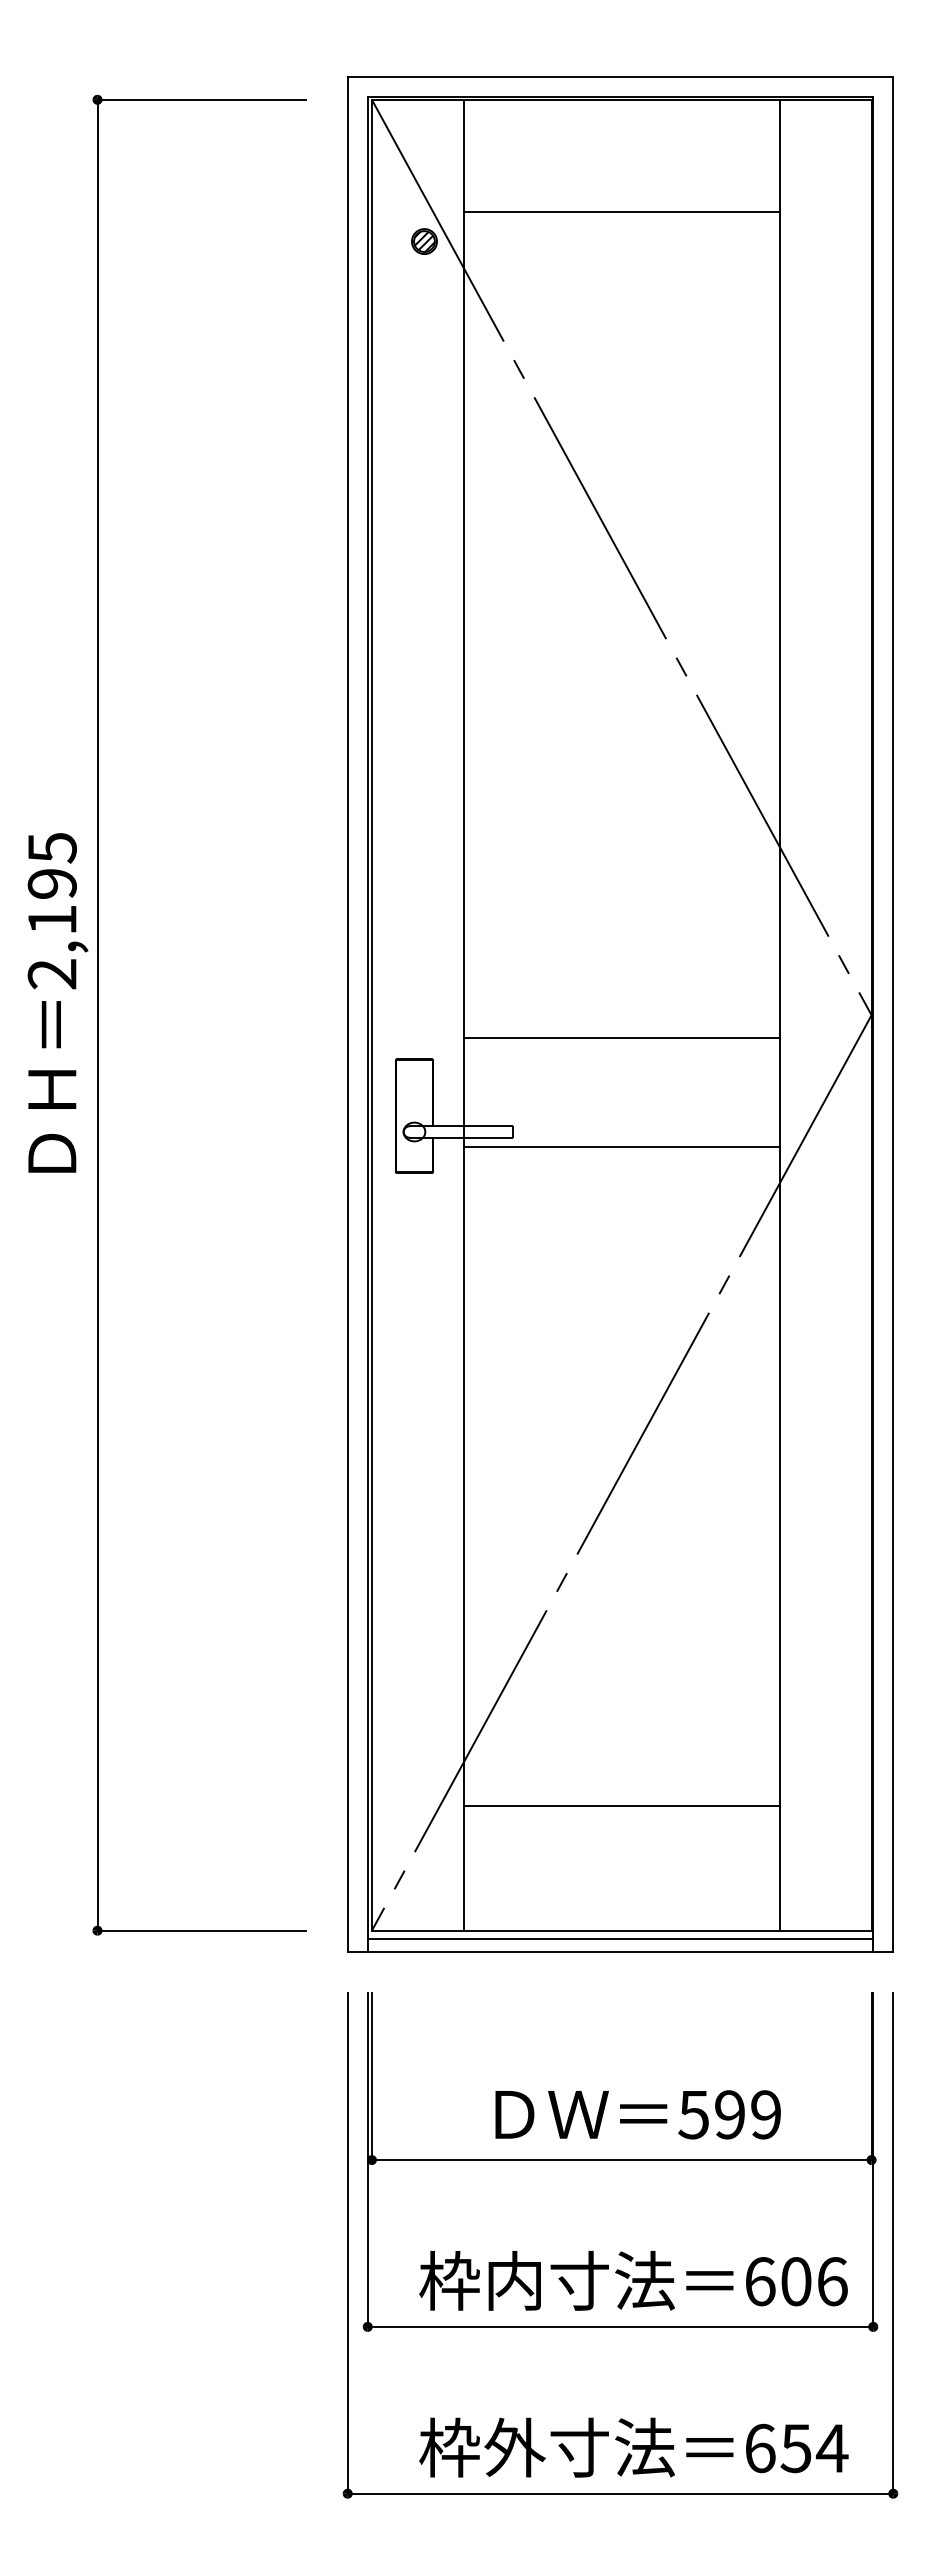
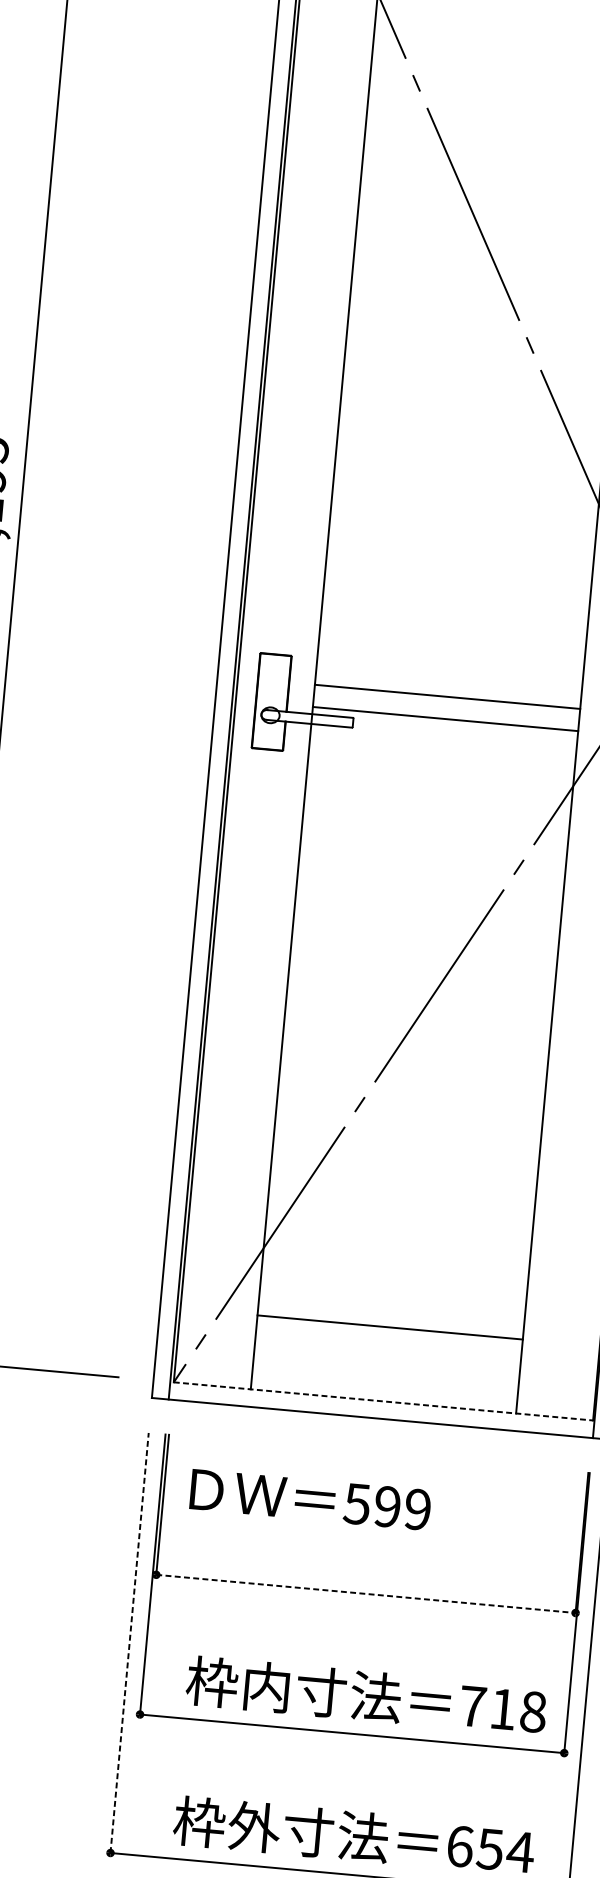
line: (621, 1038) -> (447, 697), moved
line: (621, 1146) -> (445, 718), moved
line: (621, 1805) -> (389, 1327), moved
line: (621, 1930) -> (383, 1401), solid -> dashed
line: (620, 1939) -> (381, 1408), removed
text: (637, 2114) -> (310, 1499), moved
line: (621, 2160) -> (365, 1594), solid -> dashed
line: (347, 2242) -> (129, 1642), solid -> dashed
text: (796, 2281) -> (503, 1709), 606 -> 718

